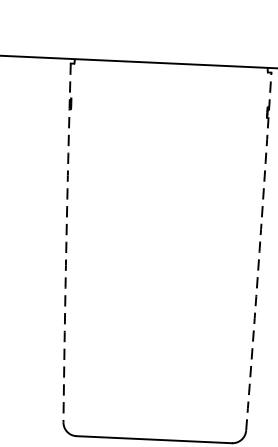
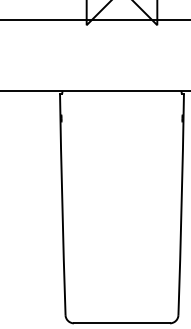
arc: (66, 242) -> (62, 204), dashed -> solid
arc: (259, 251) -> (181, 204), dashed -> solid

